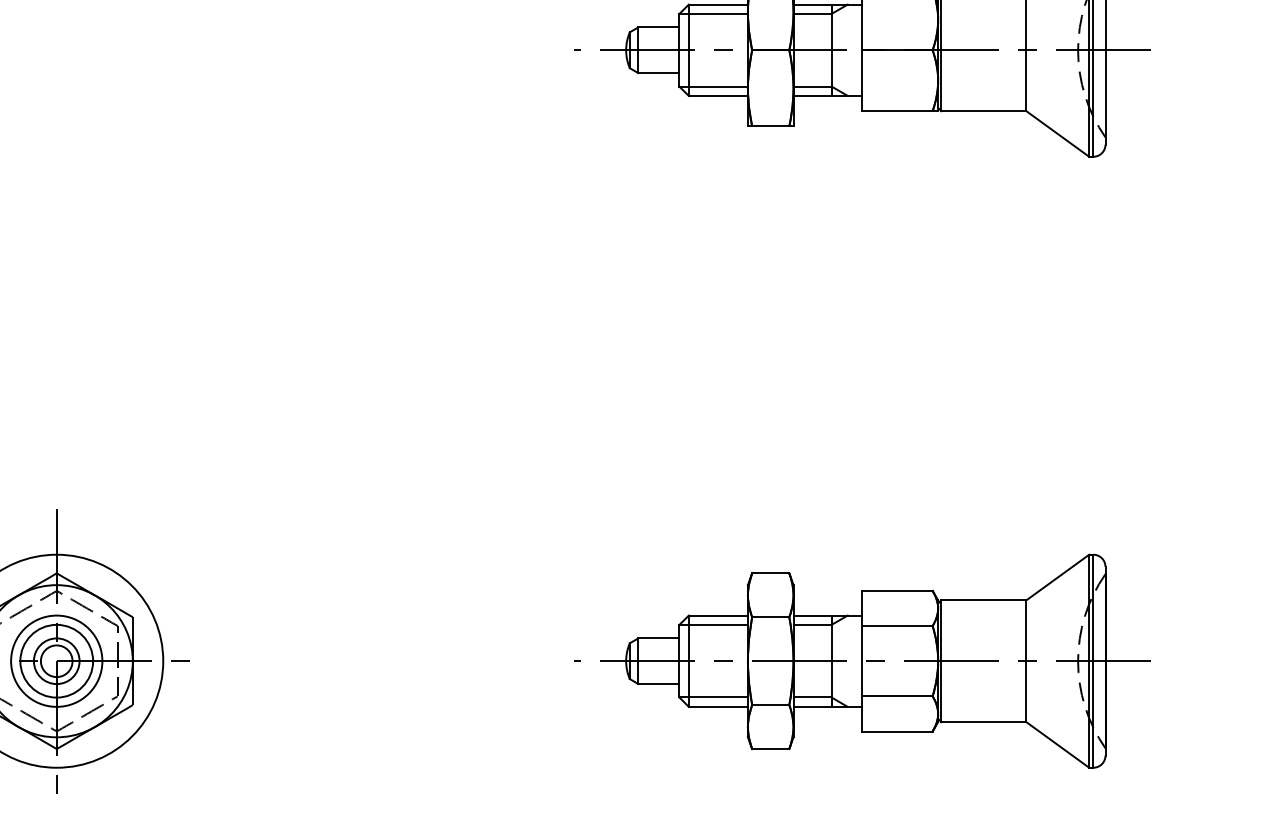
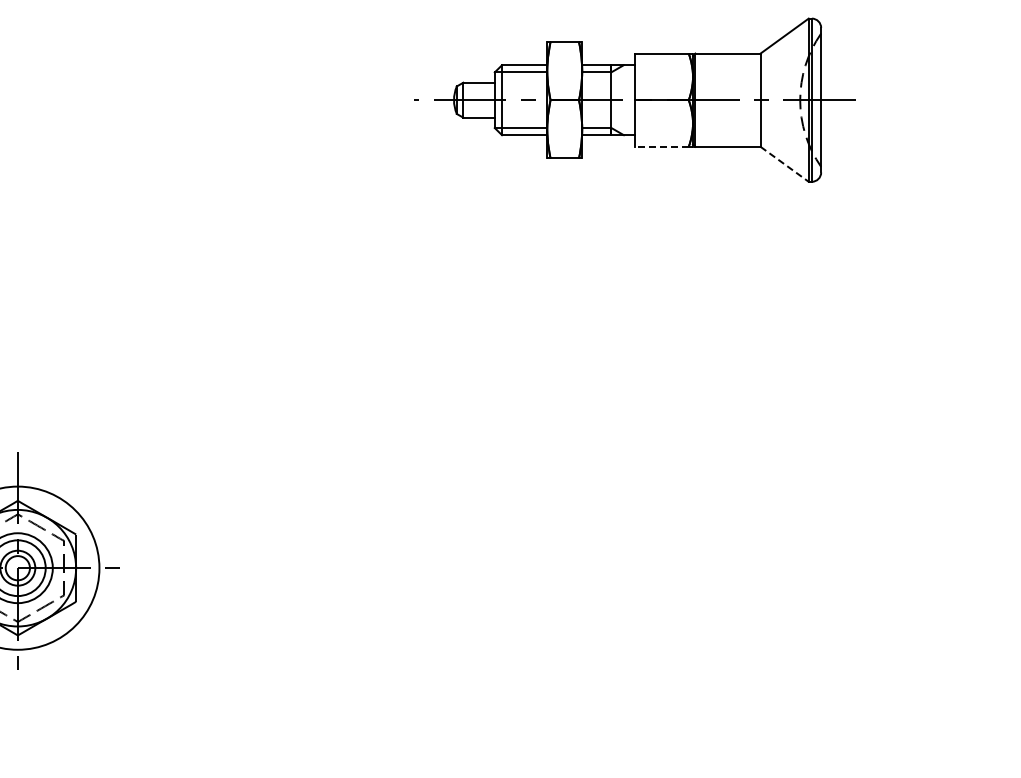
line: (897, 110) -> (661, 146), solid -> dashed
line: (1057, 134) -> (784, 164), solid -> dashed
part: (861, 660) -> (634, 567), removed

